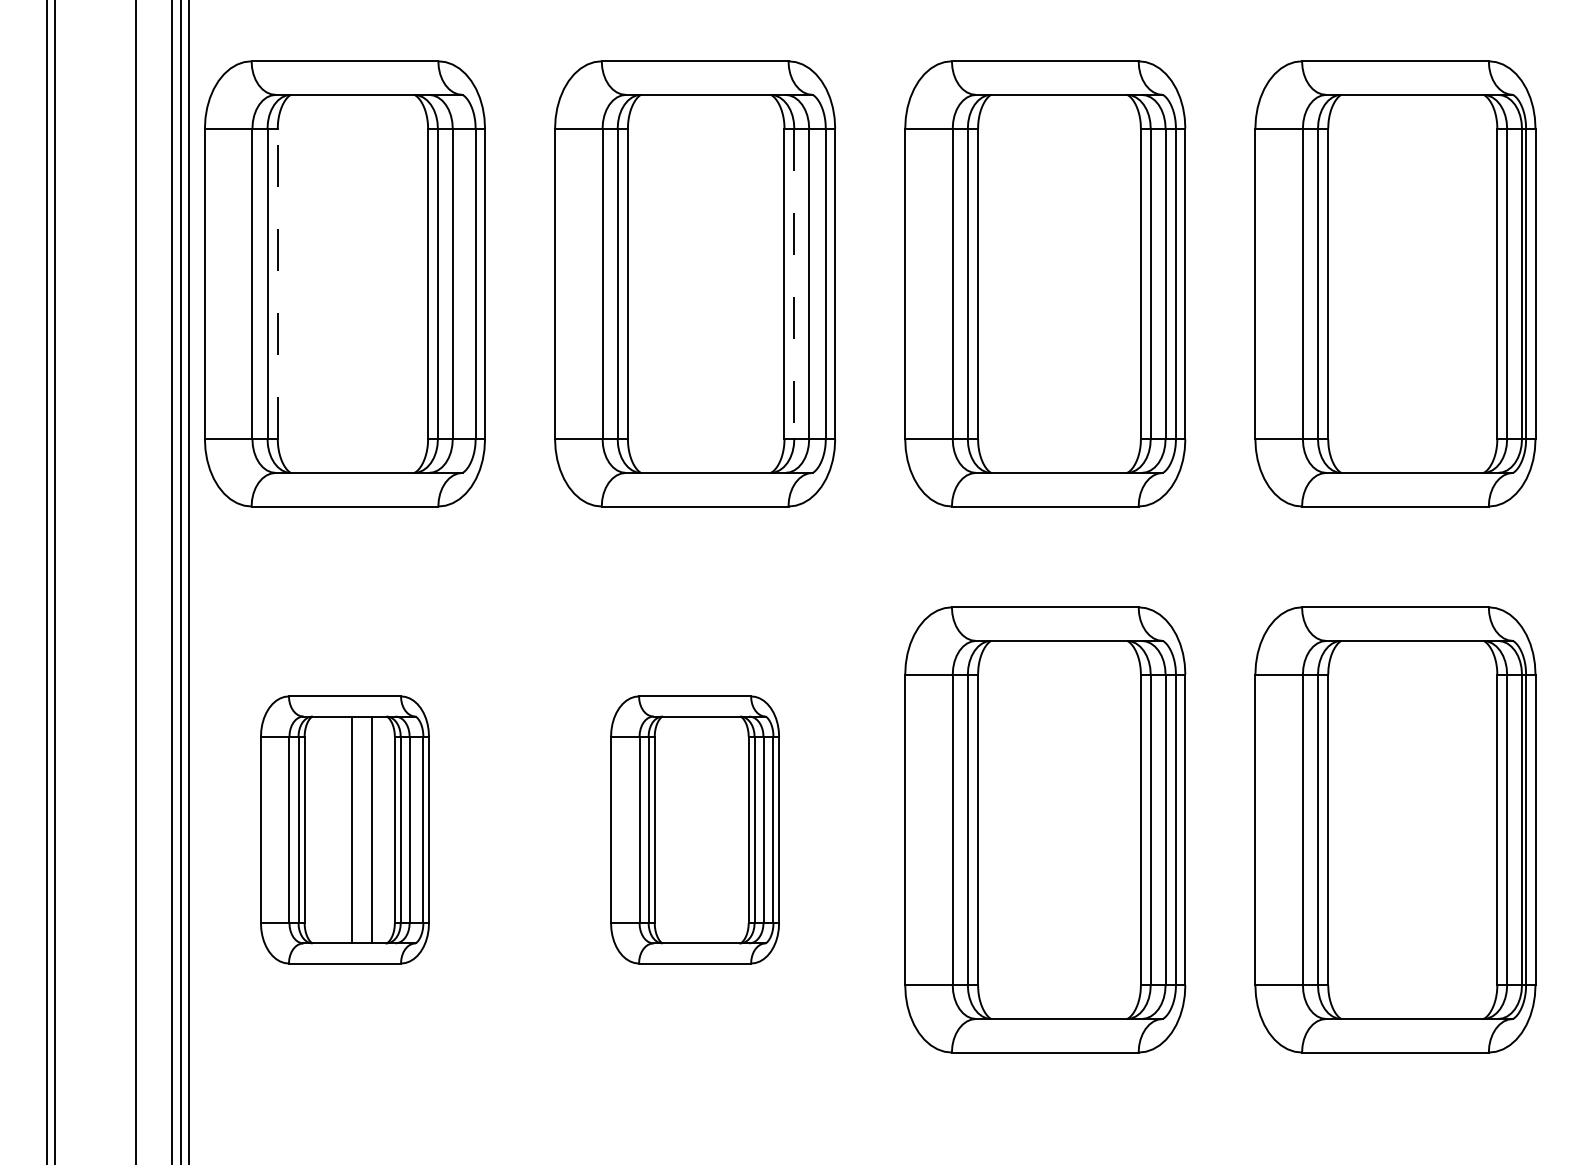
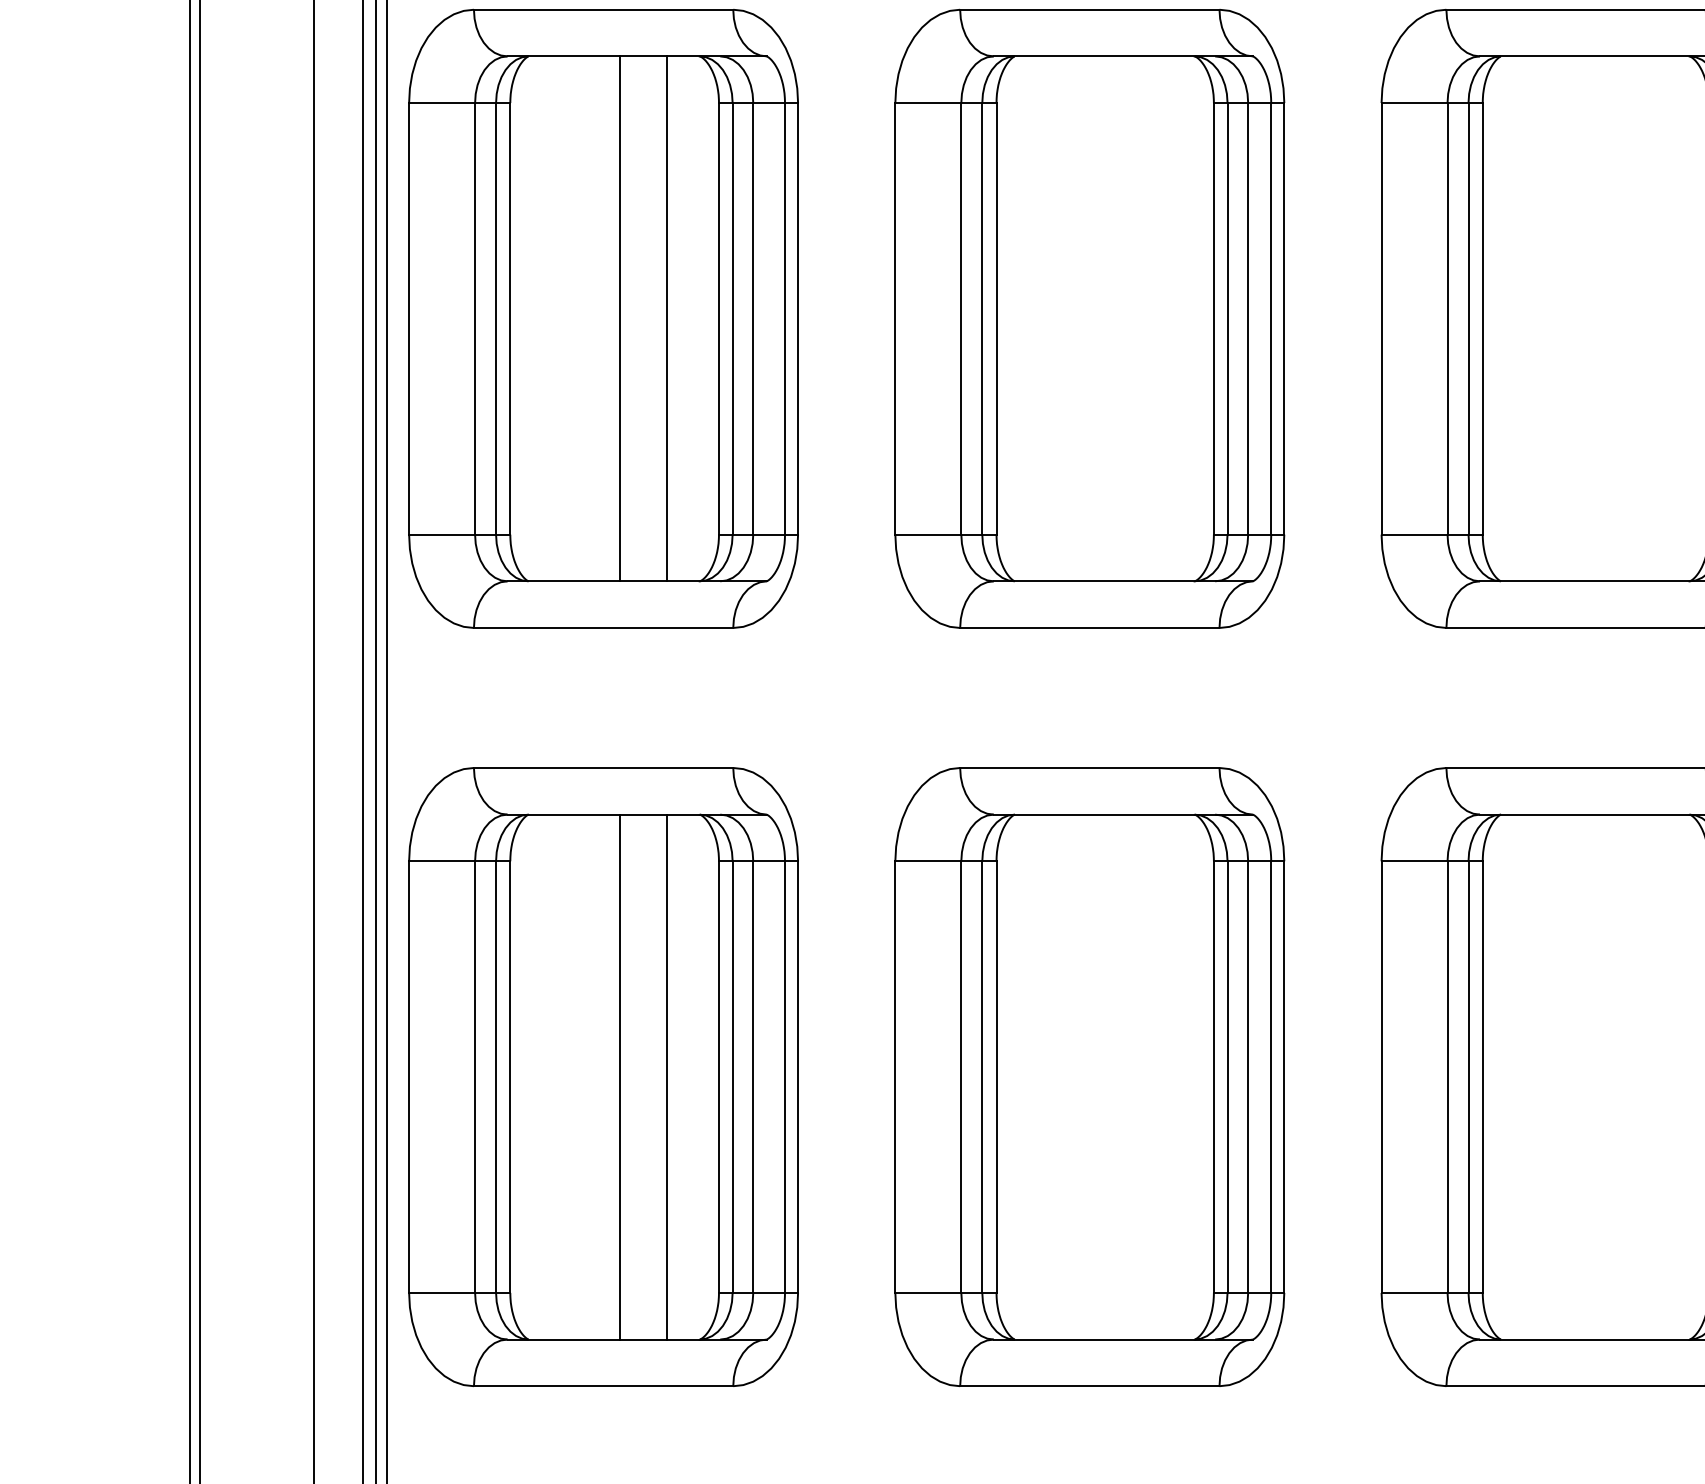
line: (277, 283) -> (509, 318), dashed -> solid
line: (357, 283) -> (620, 318), added
line: (390, 283) -> (666, 318), added
line: (794, 284) -> (1227, 319), dashed -> solid
part: (344, 829) -> (602, 1076), size x1.67
part: (694, 829) -> (1088, 1076), size x1.67

